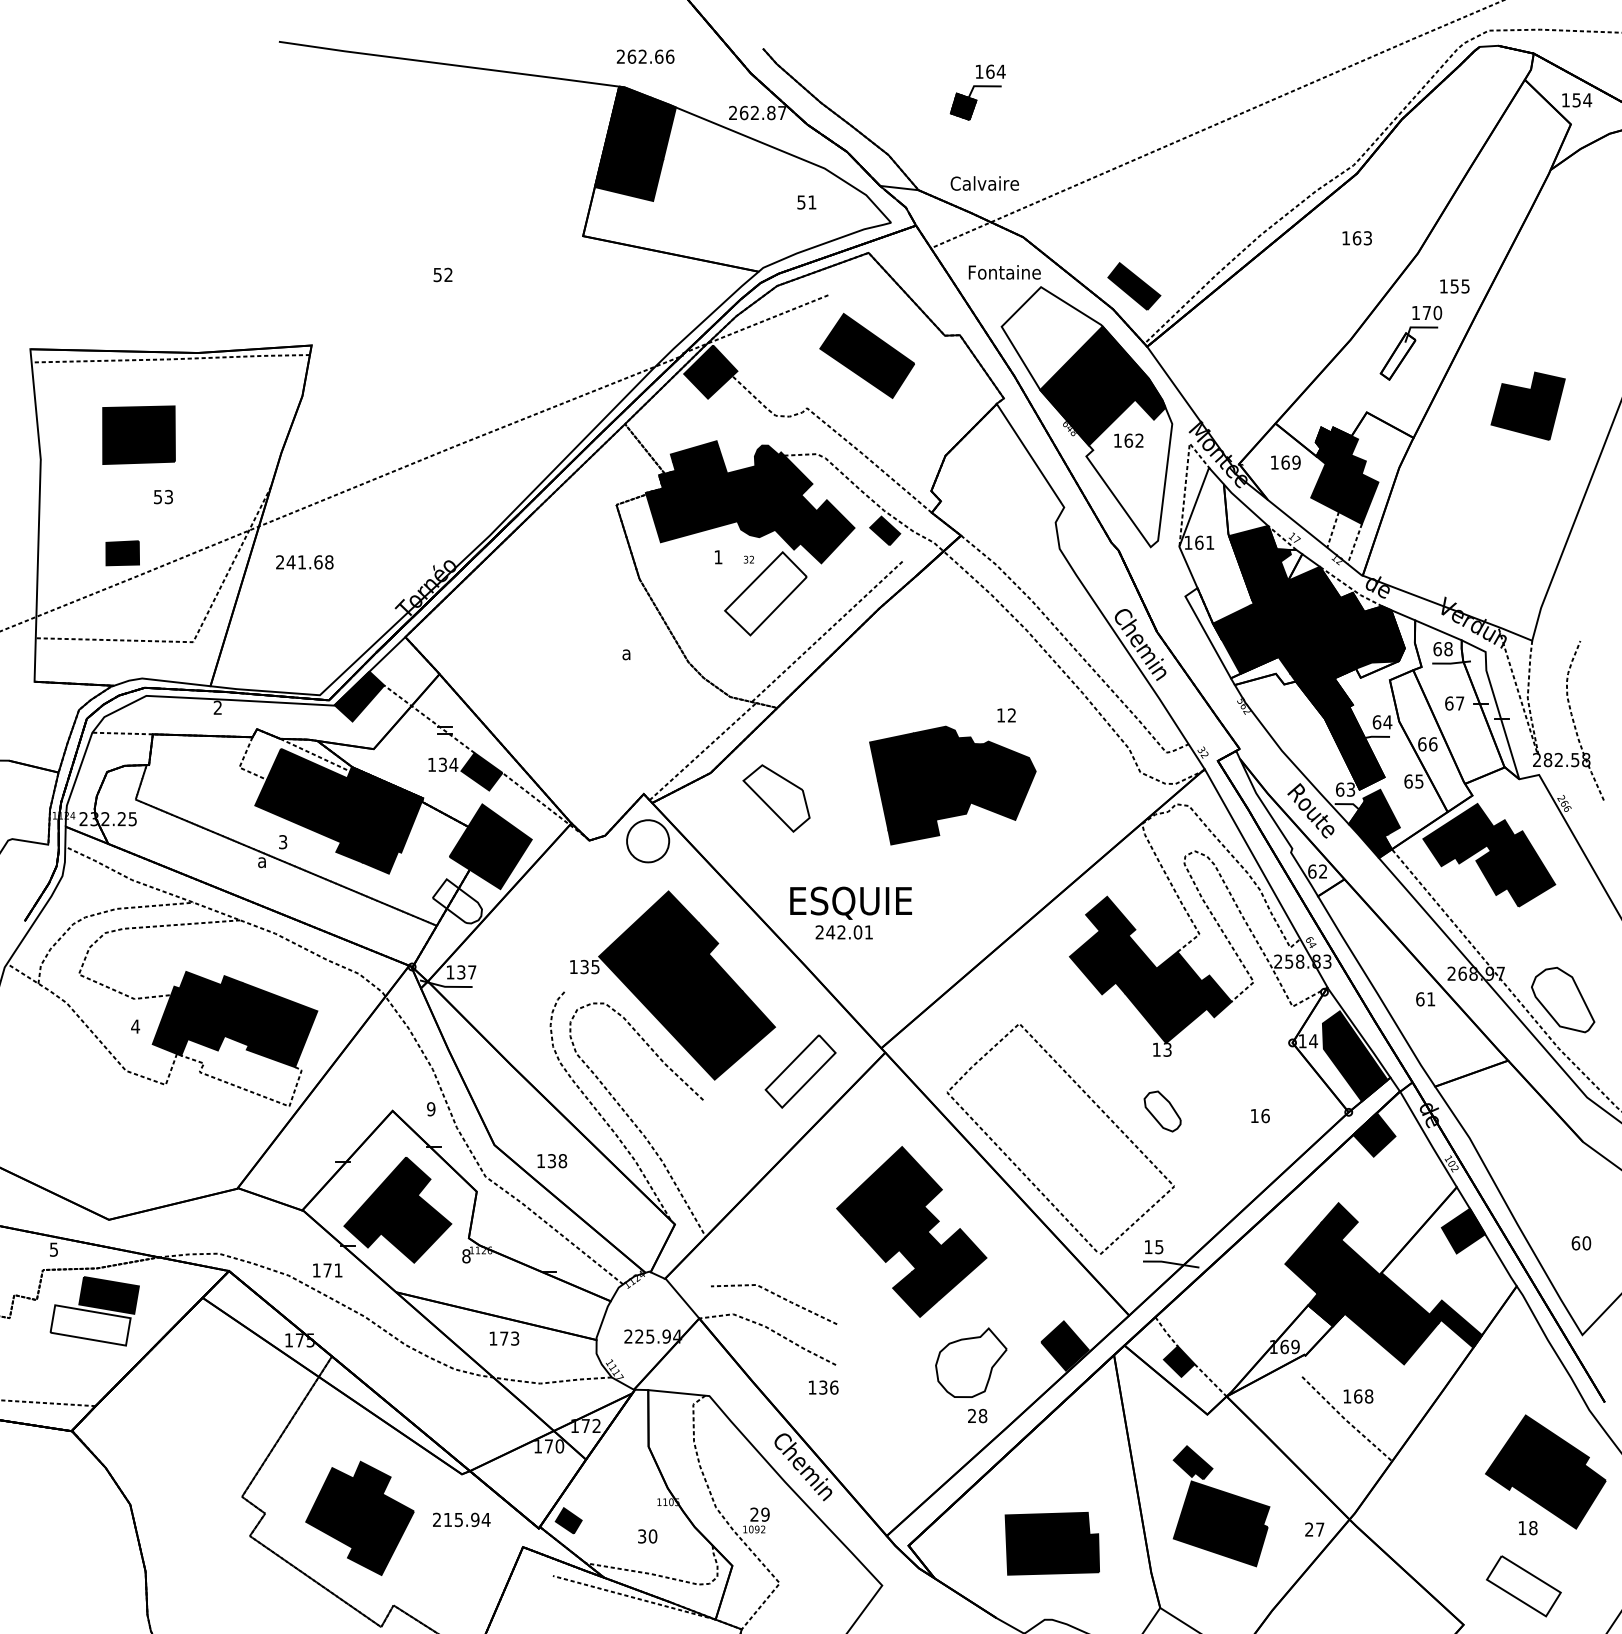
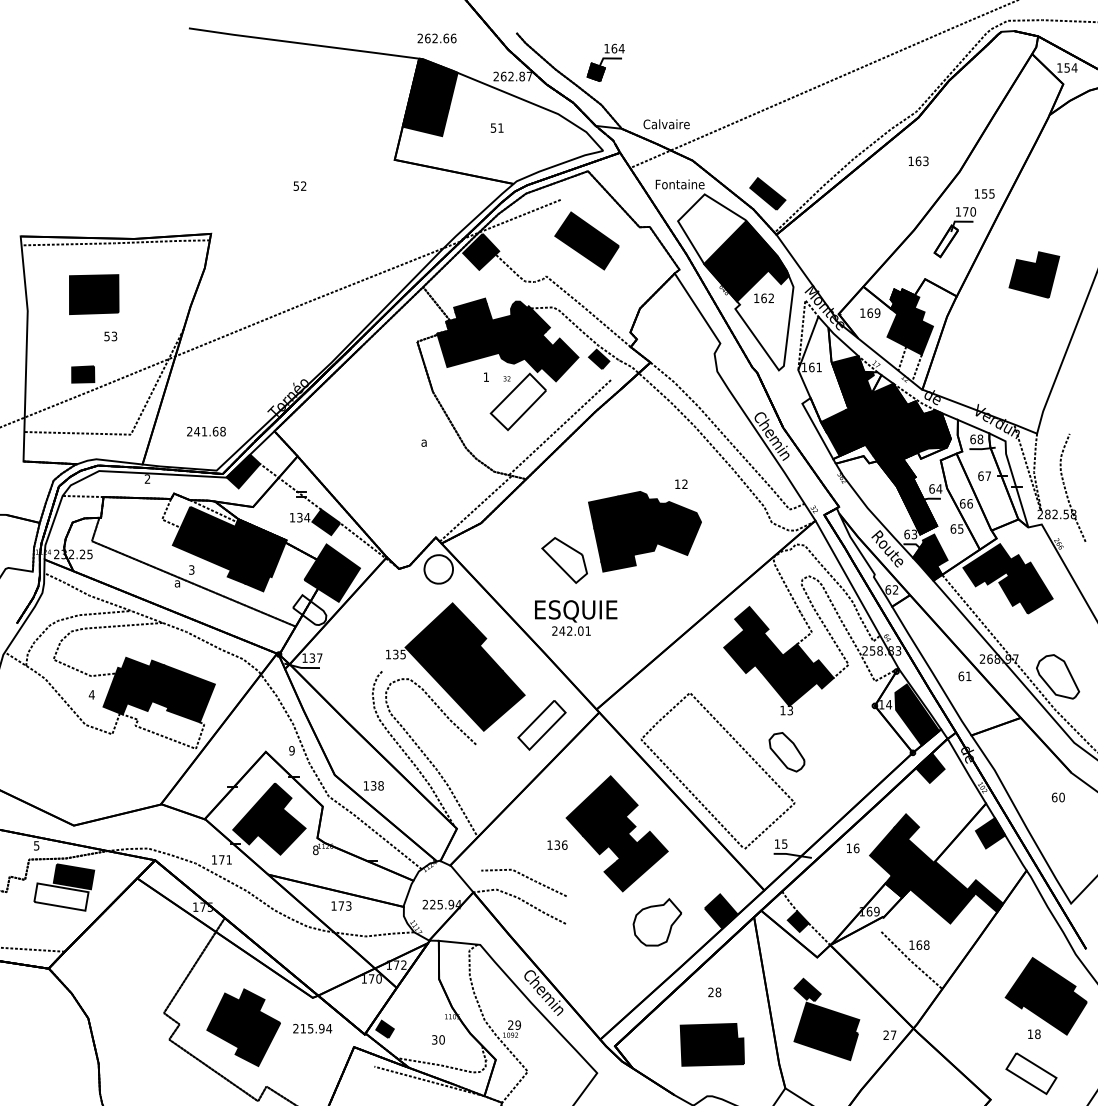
part: (977, 92) -> (605, 62), moved
text: (805, 201) -> (496, 127), moved
text: (304, 562) -> (206, 431), moved
part: (776, 798) -> (564, 560), moved
part: (1161, 1111) -> (786, 752), size x1.43
text: (1260, 1116) -> (853, 848), moved
text: (1580, 1243) -> (1057, 797), moved
text: (823, 1386) -> (557, 844), moved
text: (977, 1416) -> (714, 992), moved

